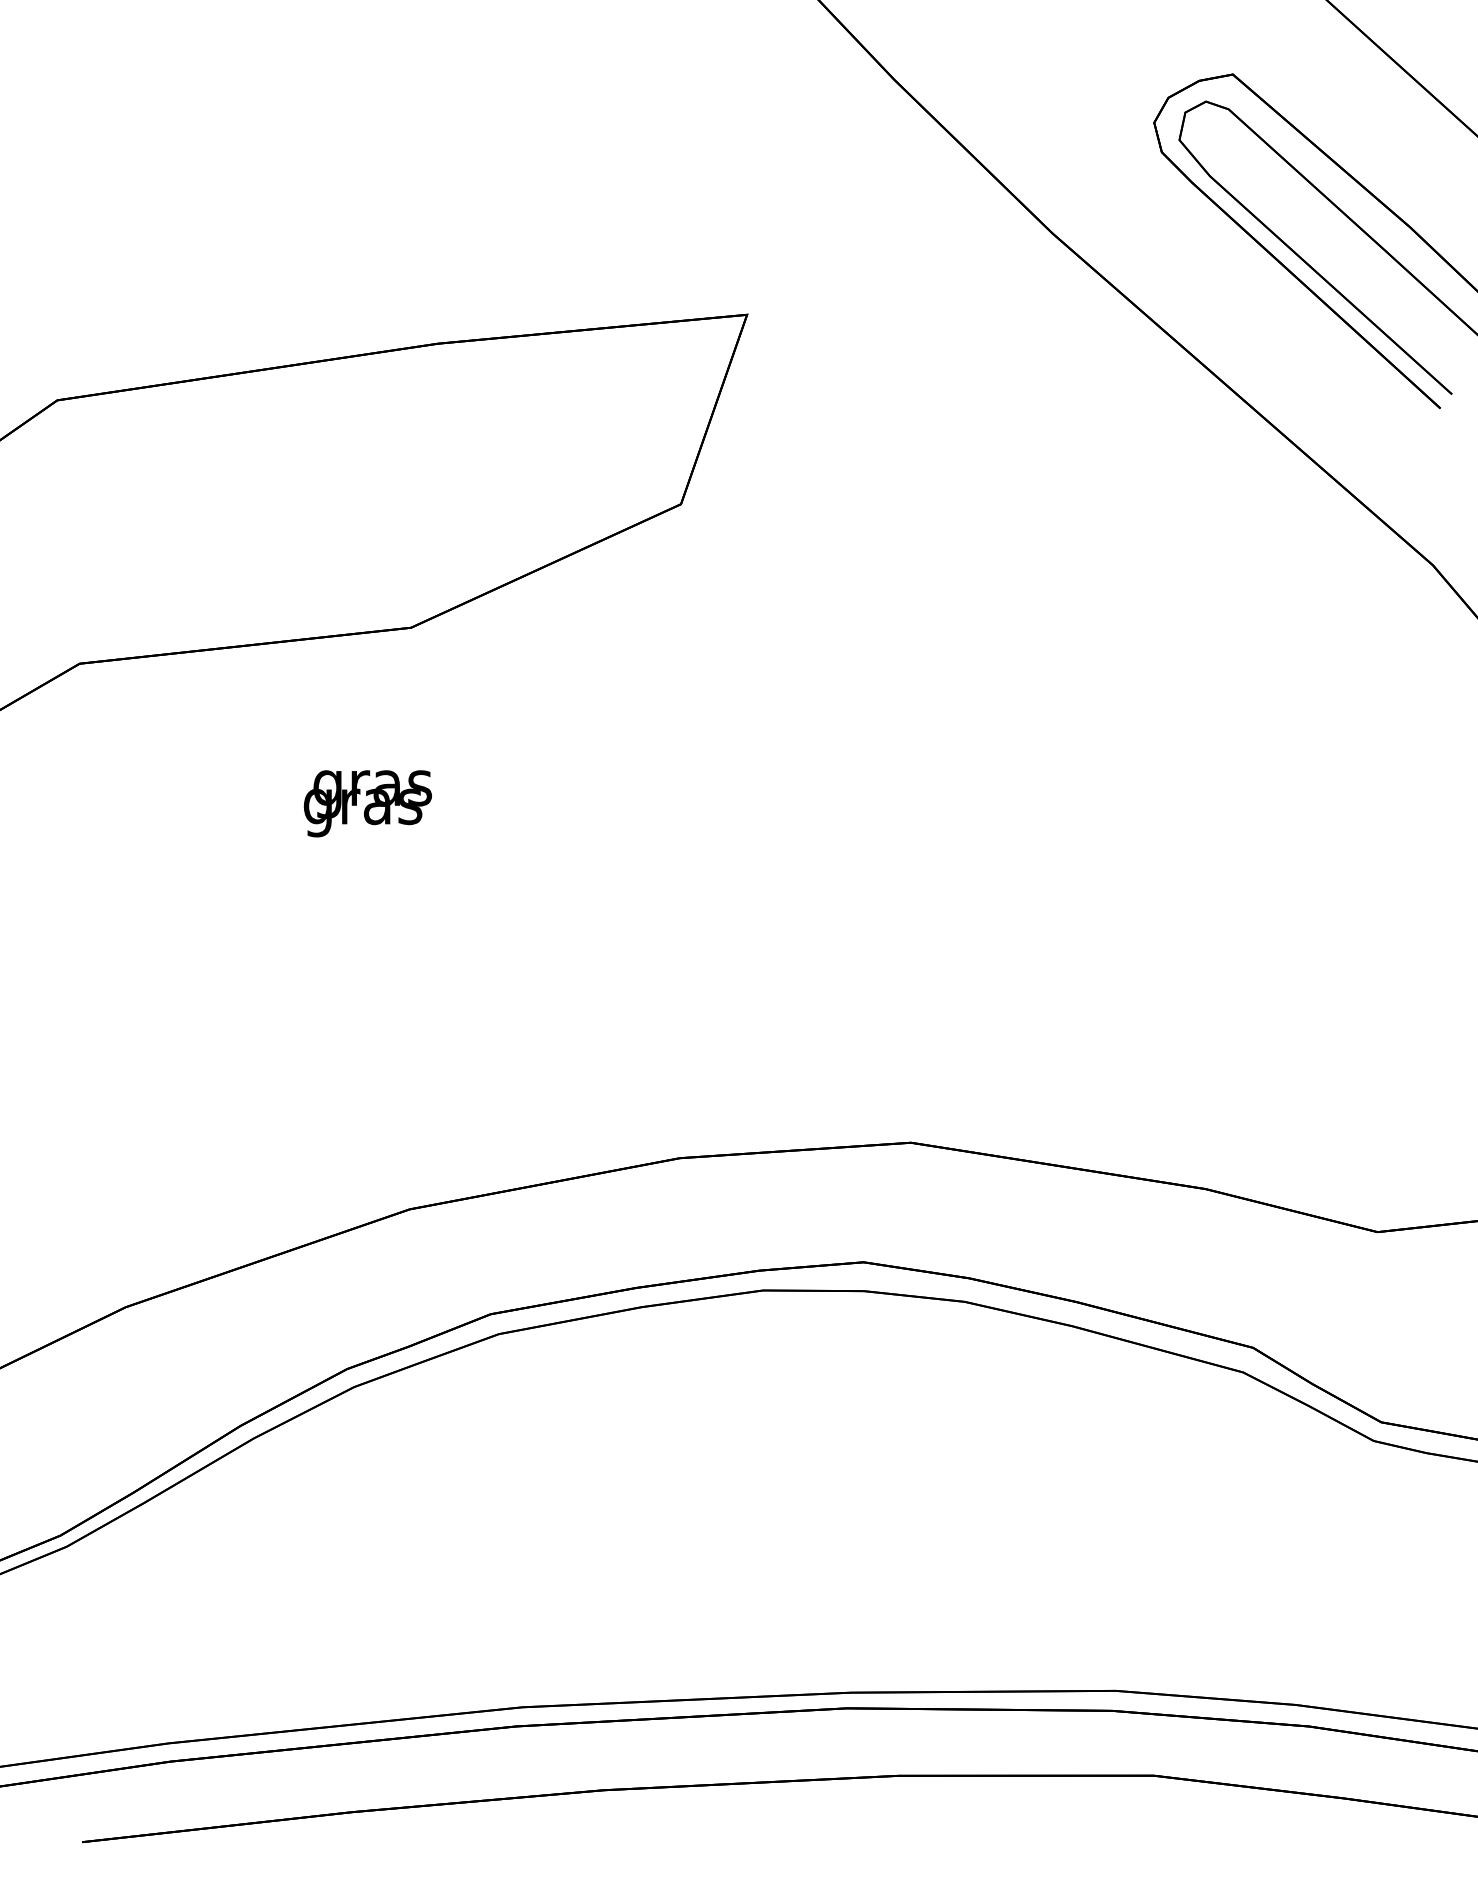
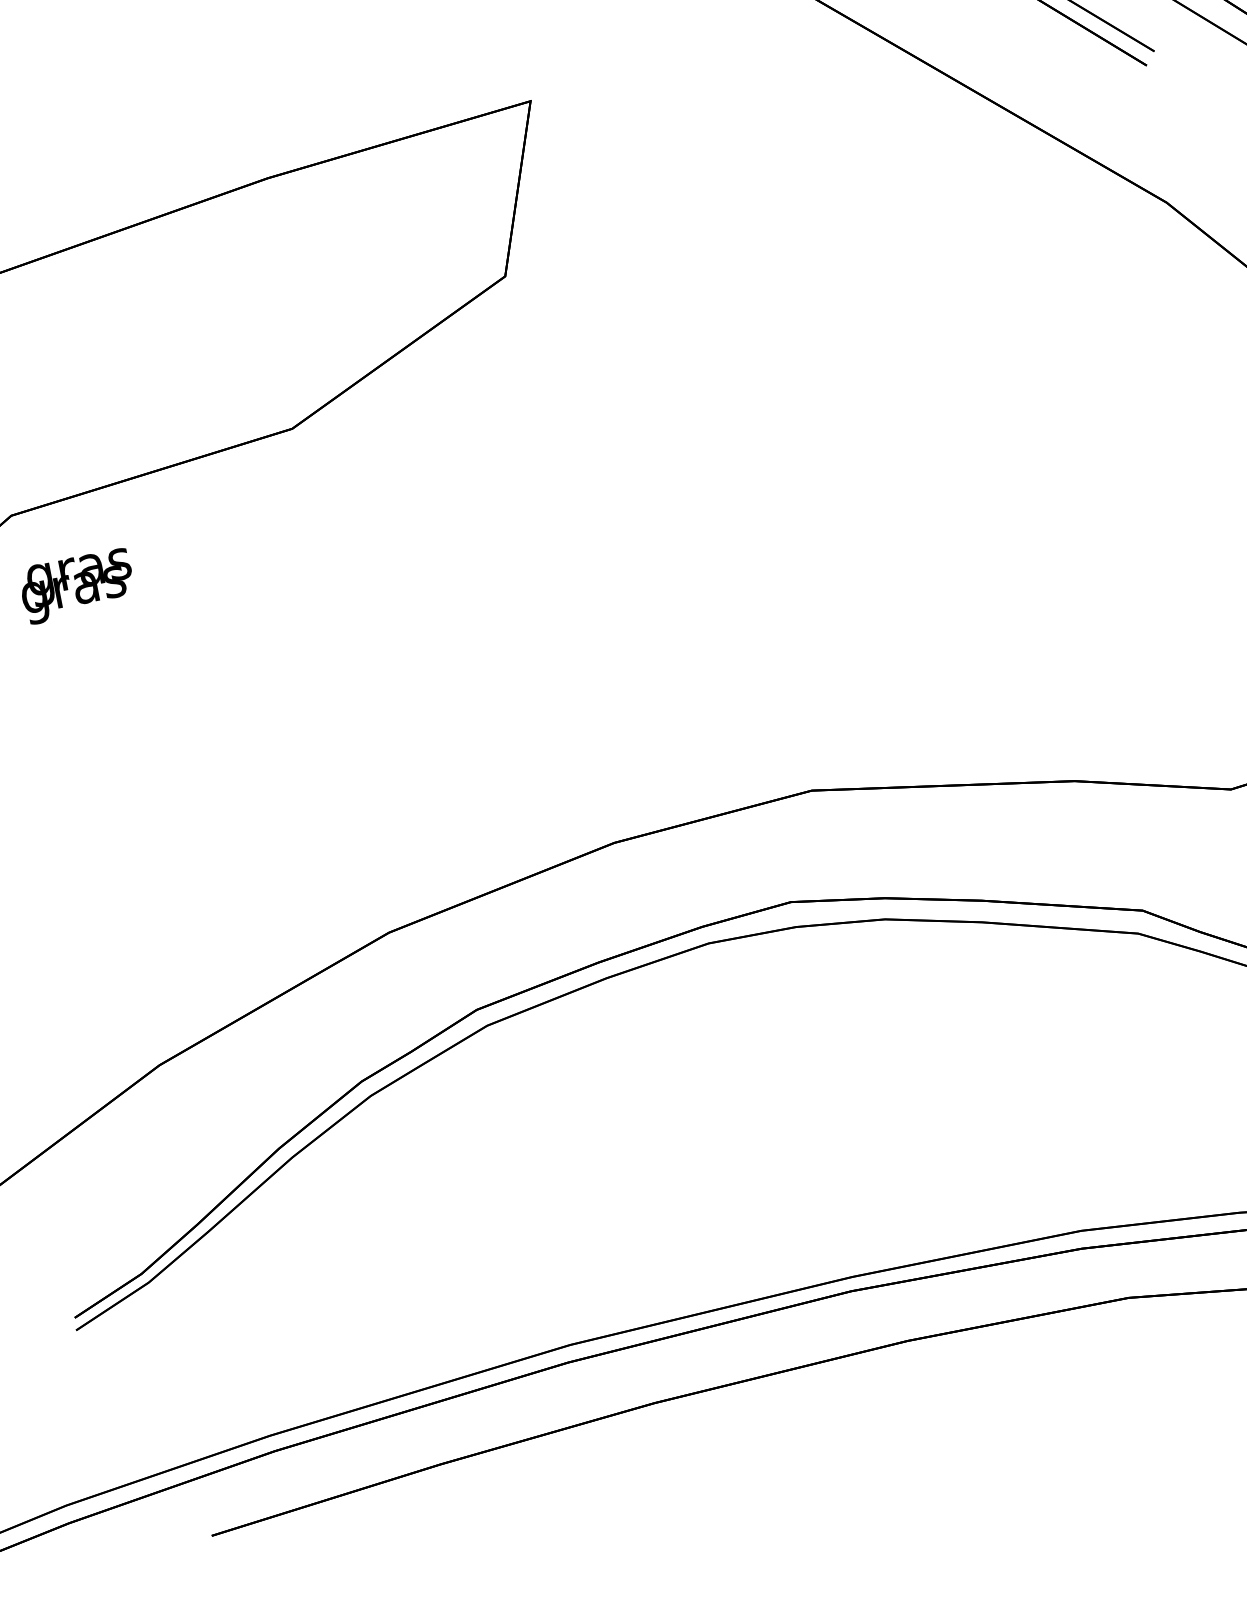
text: (367, 803) -> (77, 586), moved

